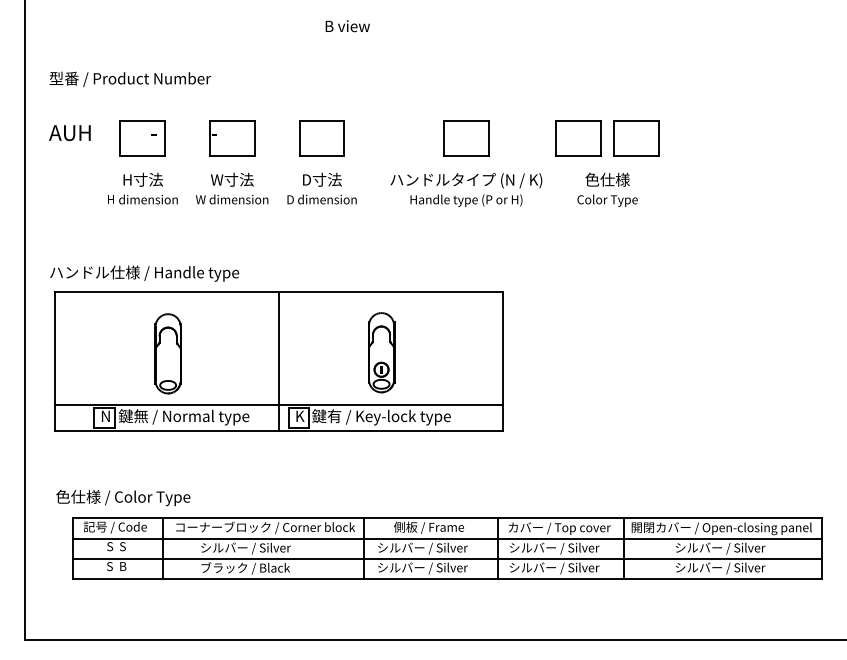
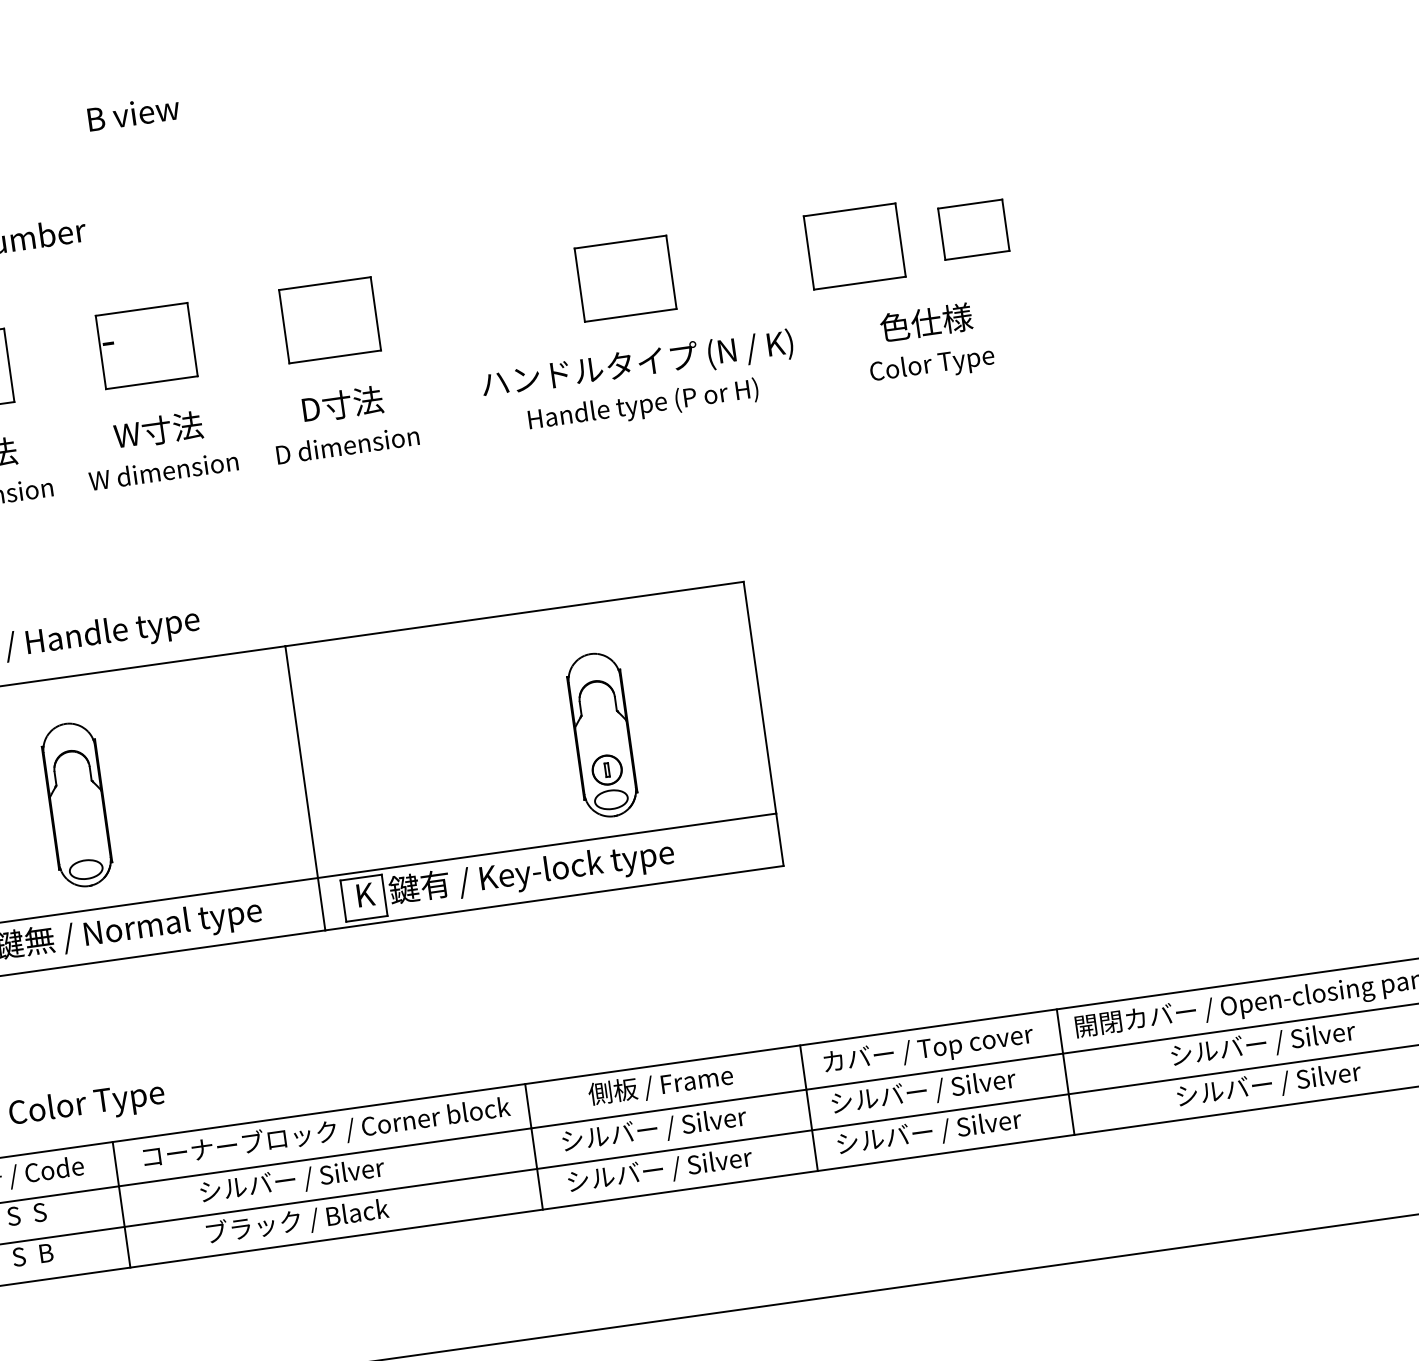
text: (347, 26) -> (133, 114), moved
part: (636, 138) -> (973, 229), size x0.7
part: (381, 352) -> (602, 734), moved

